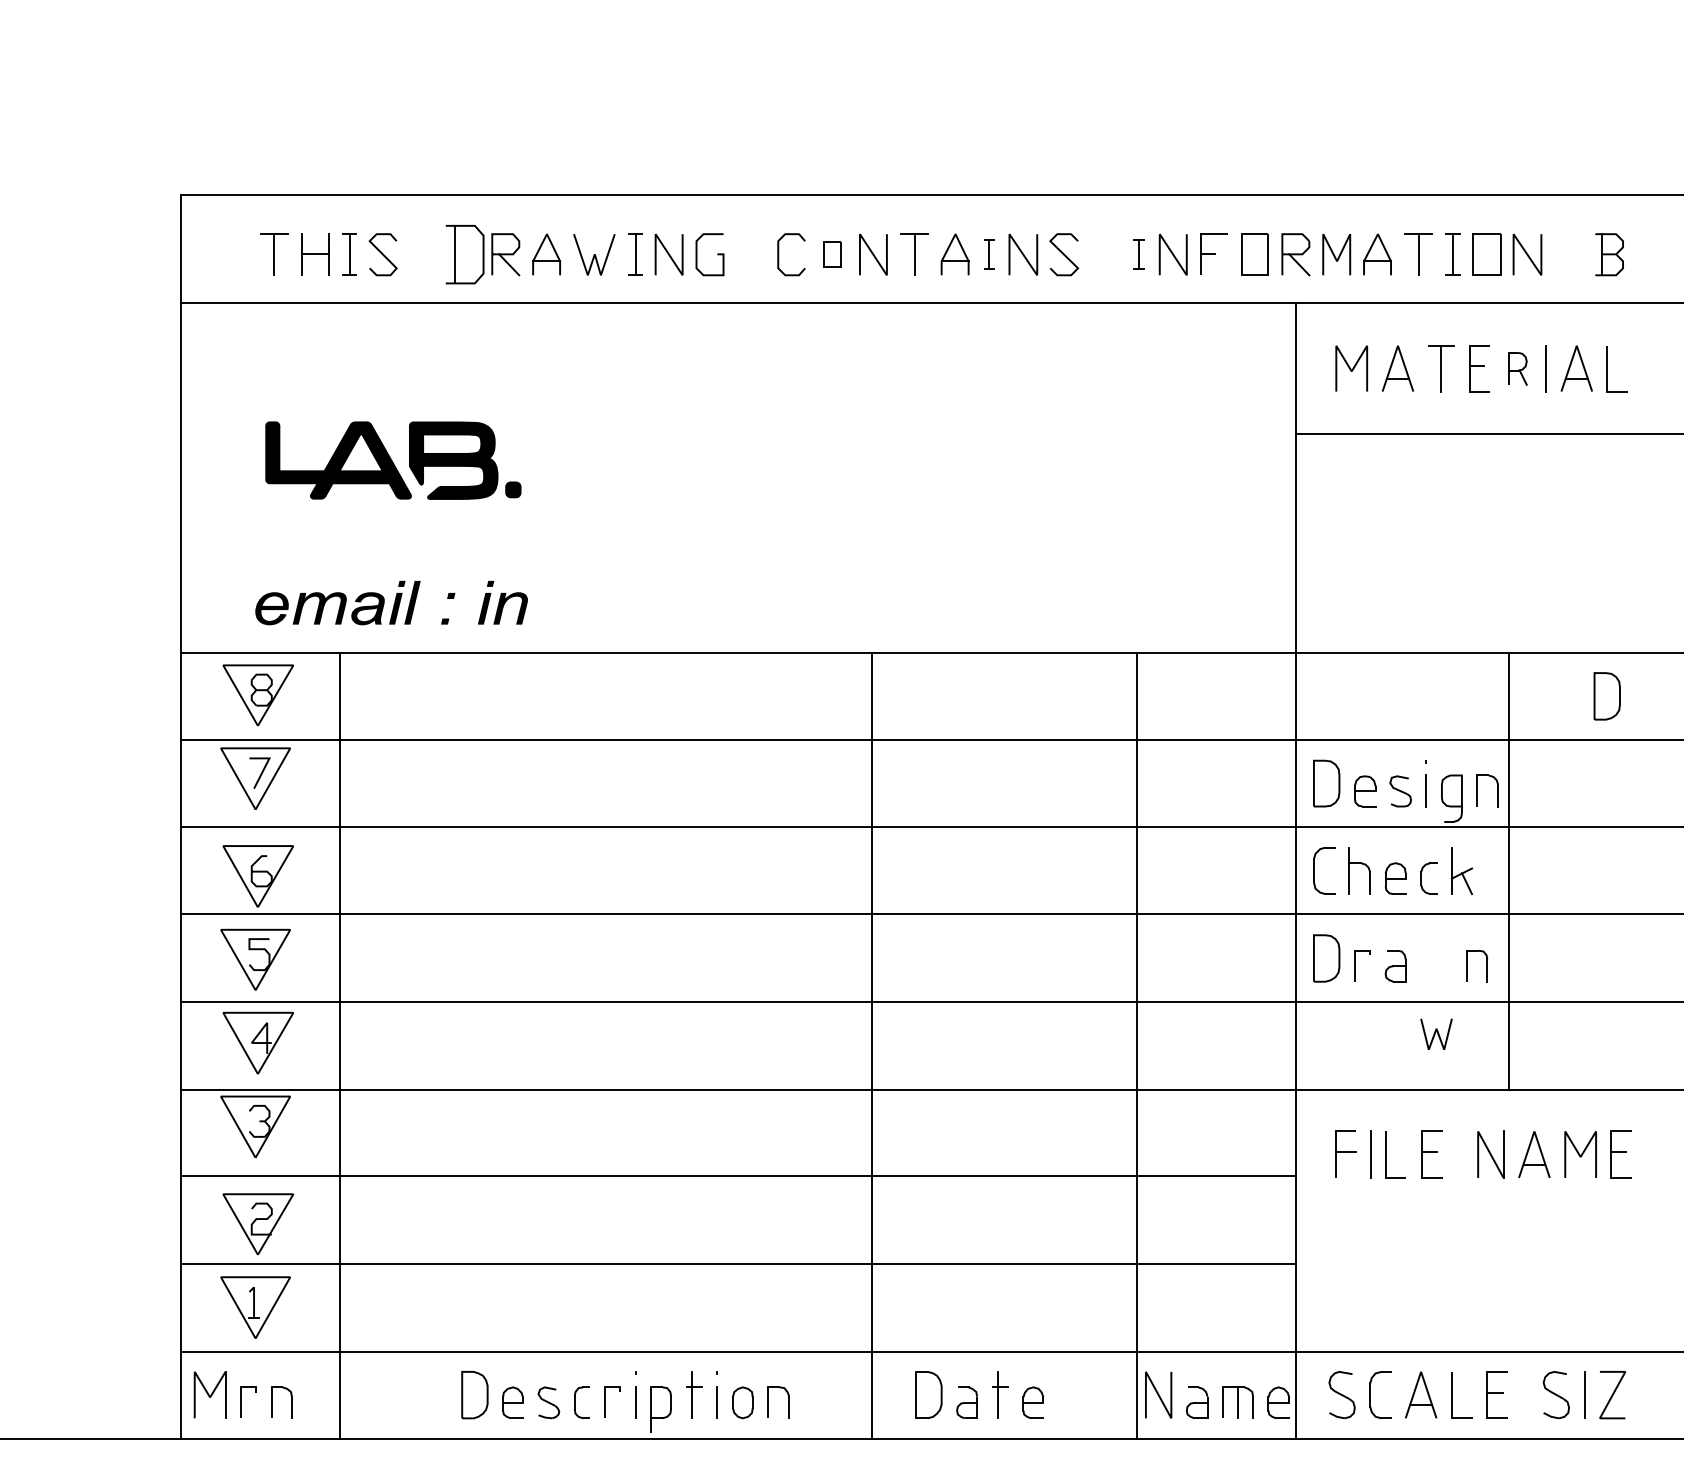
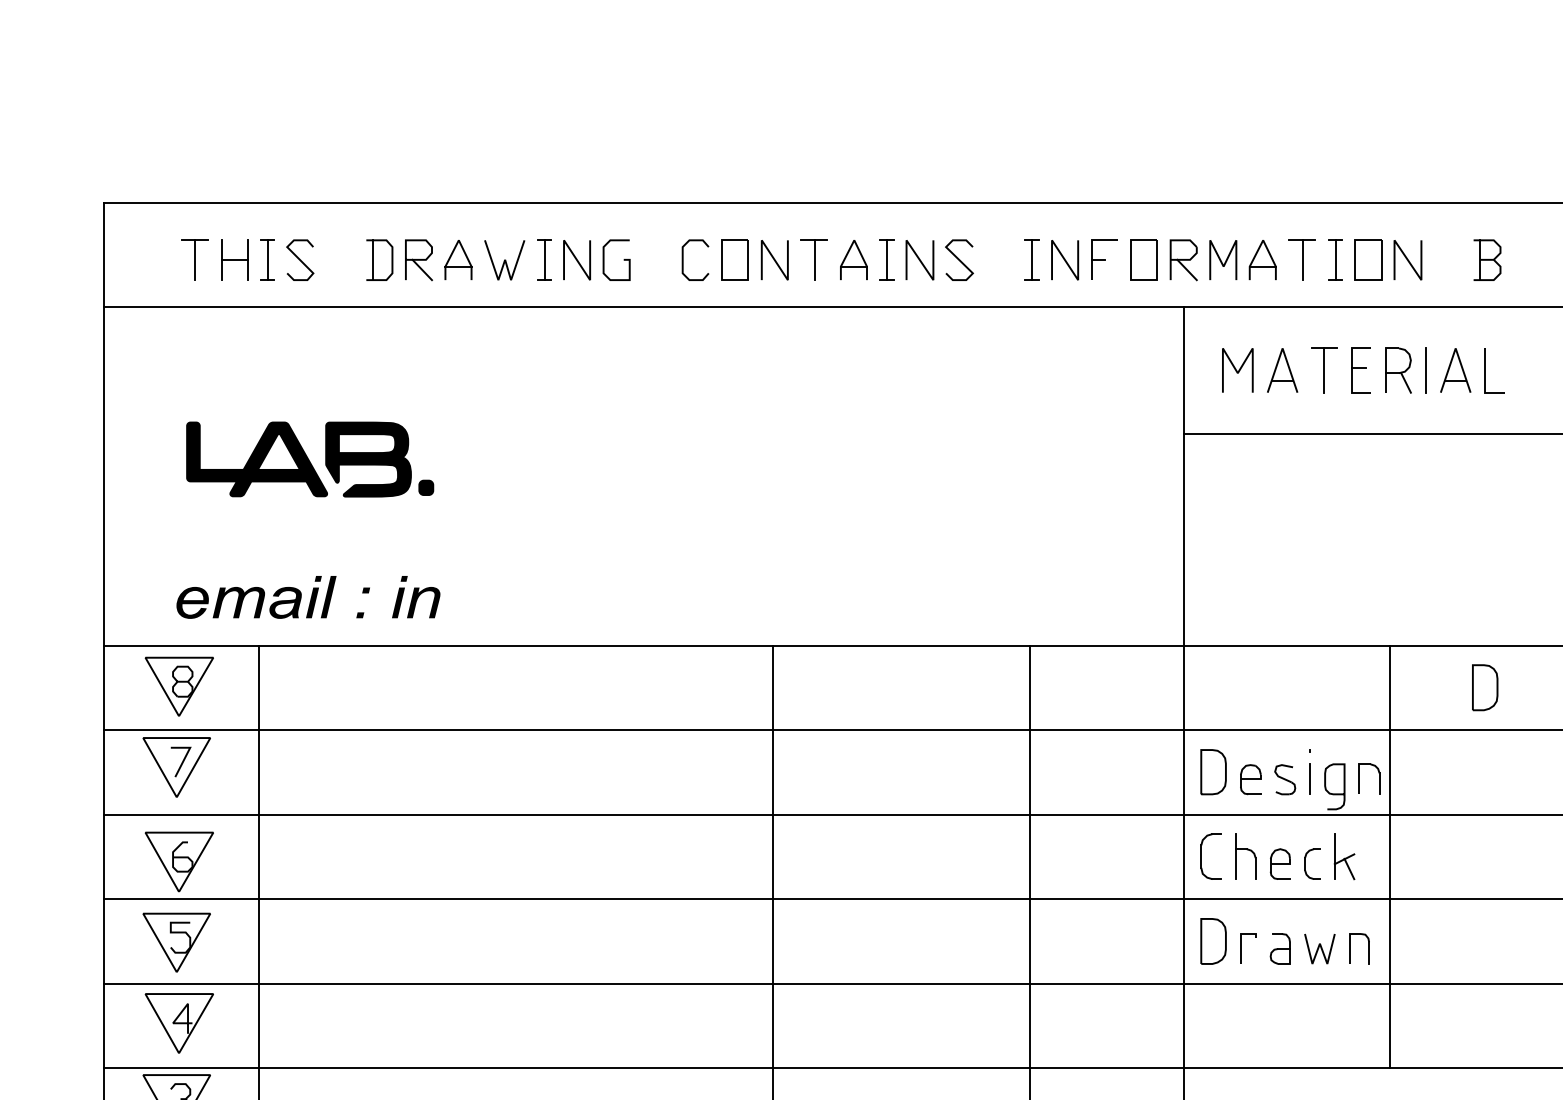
part: (465, 254) -> (379, 259), size x0.71
part: (832, 254) -> (735, 259), size x1.67
part: (989, 254) -> (887, 259), size x1.43
part: (1138, 254) -> (1031, 259), size x1.43
part: (1517, 368) -> (1398, 370), size x1.43
curve: (1436, 1032) -> (1319, 947), moved

